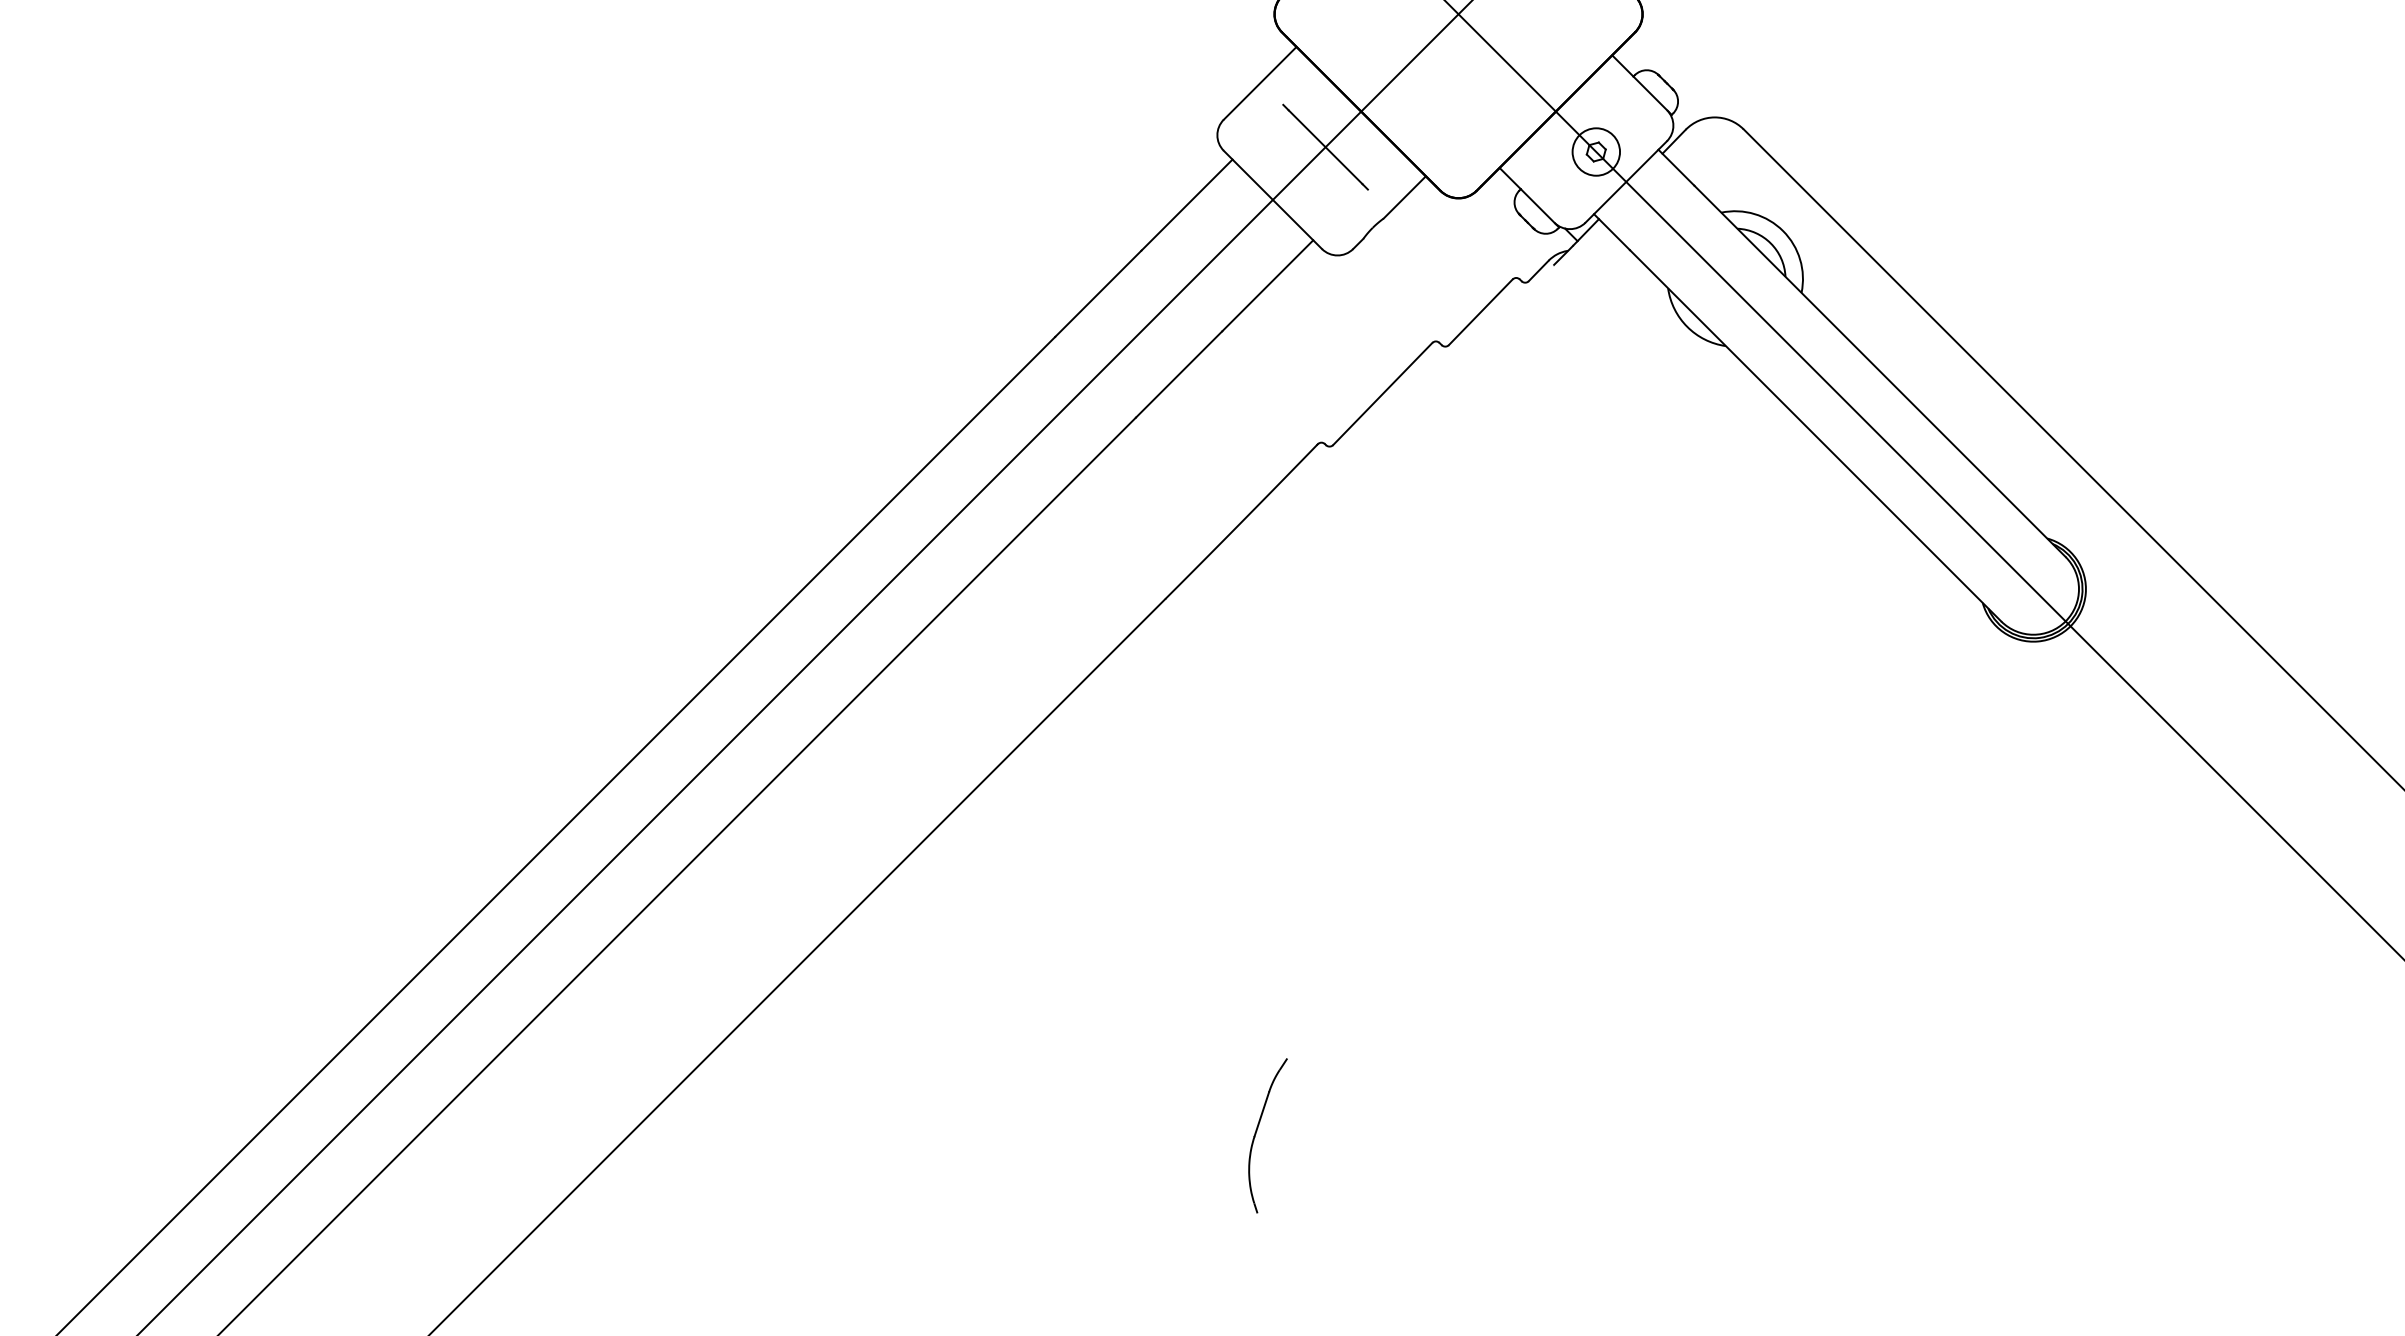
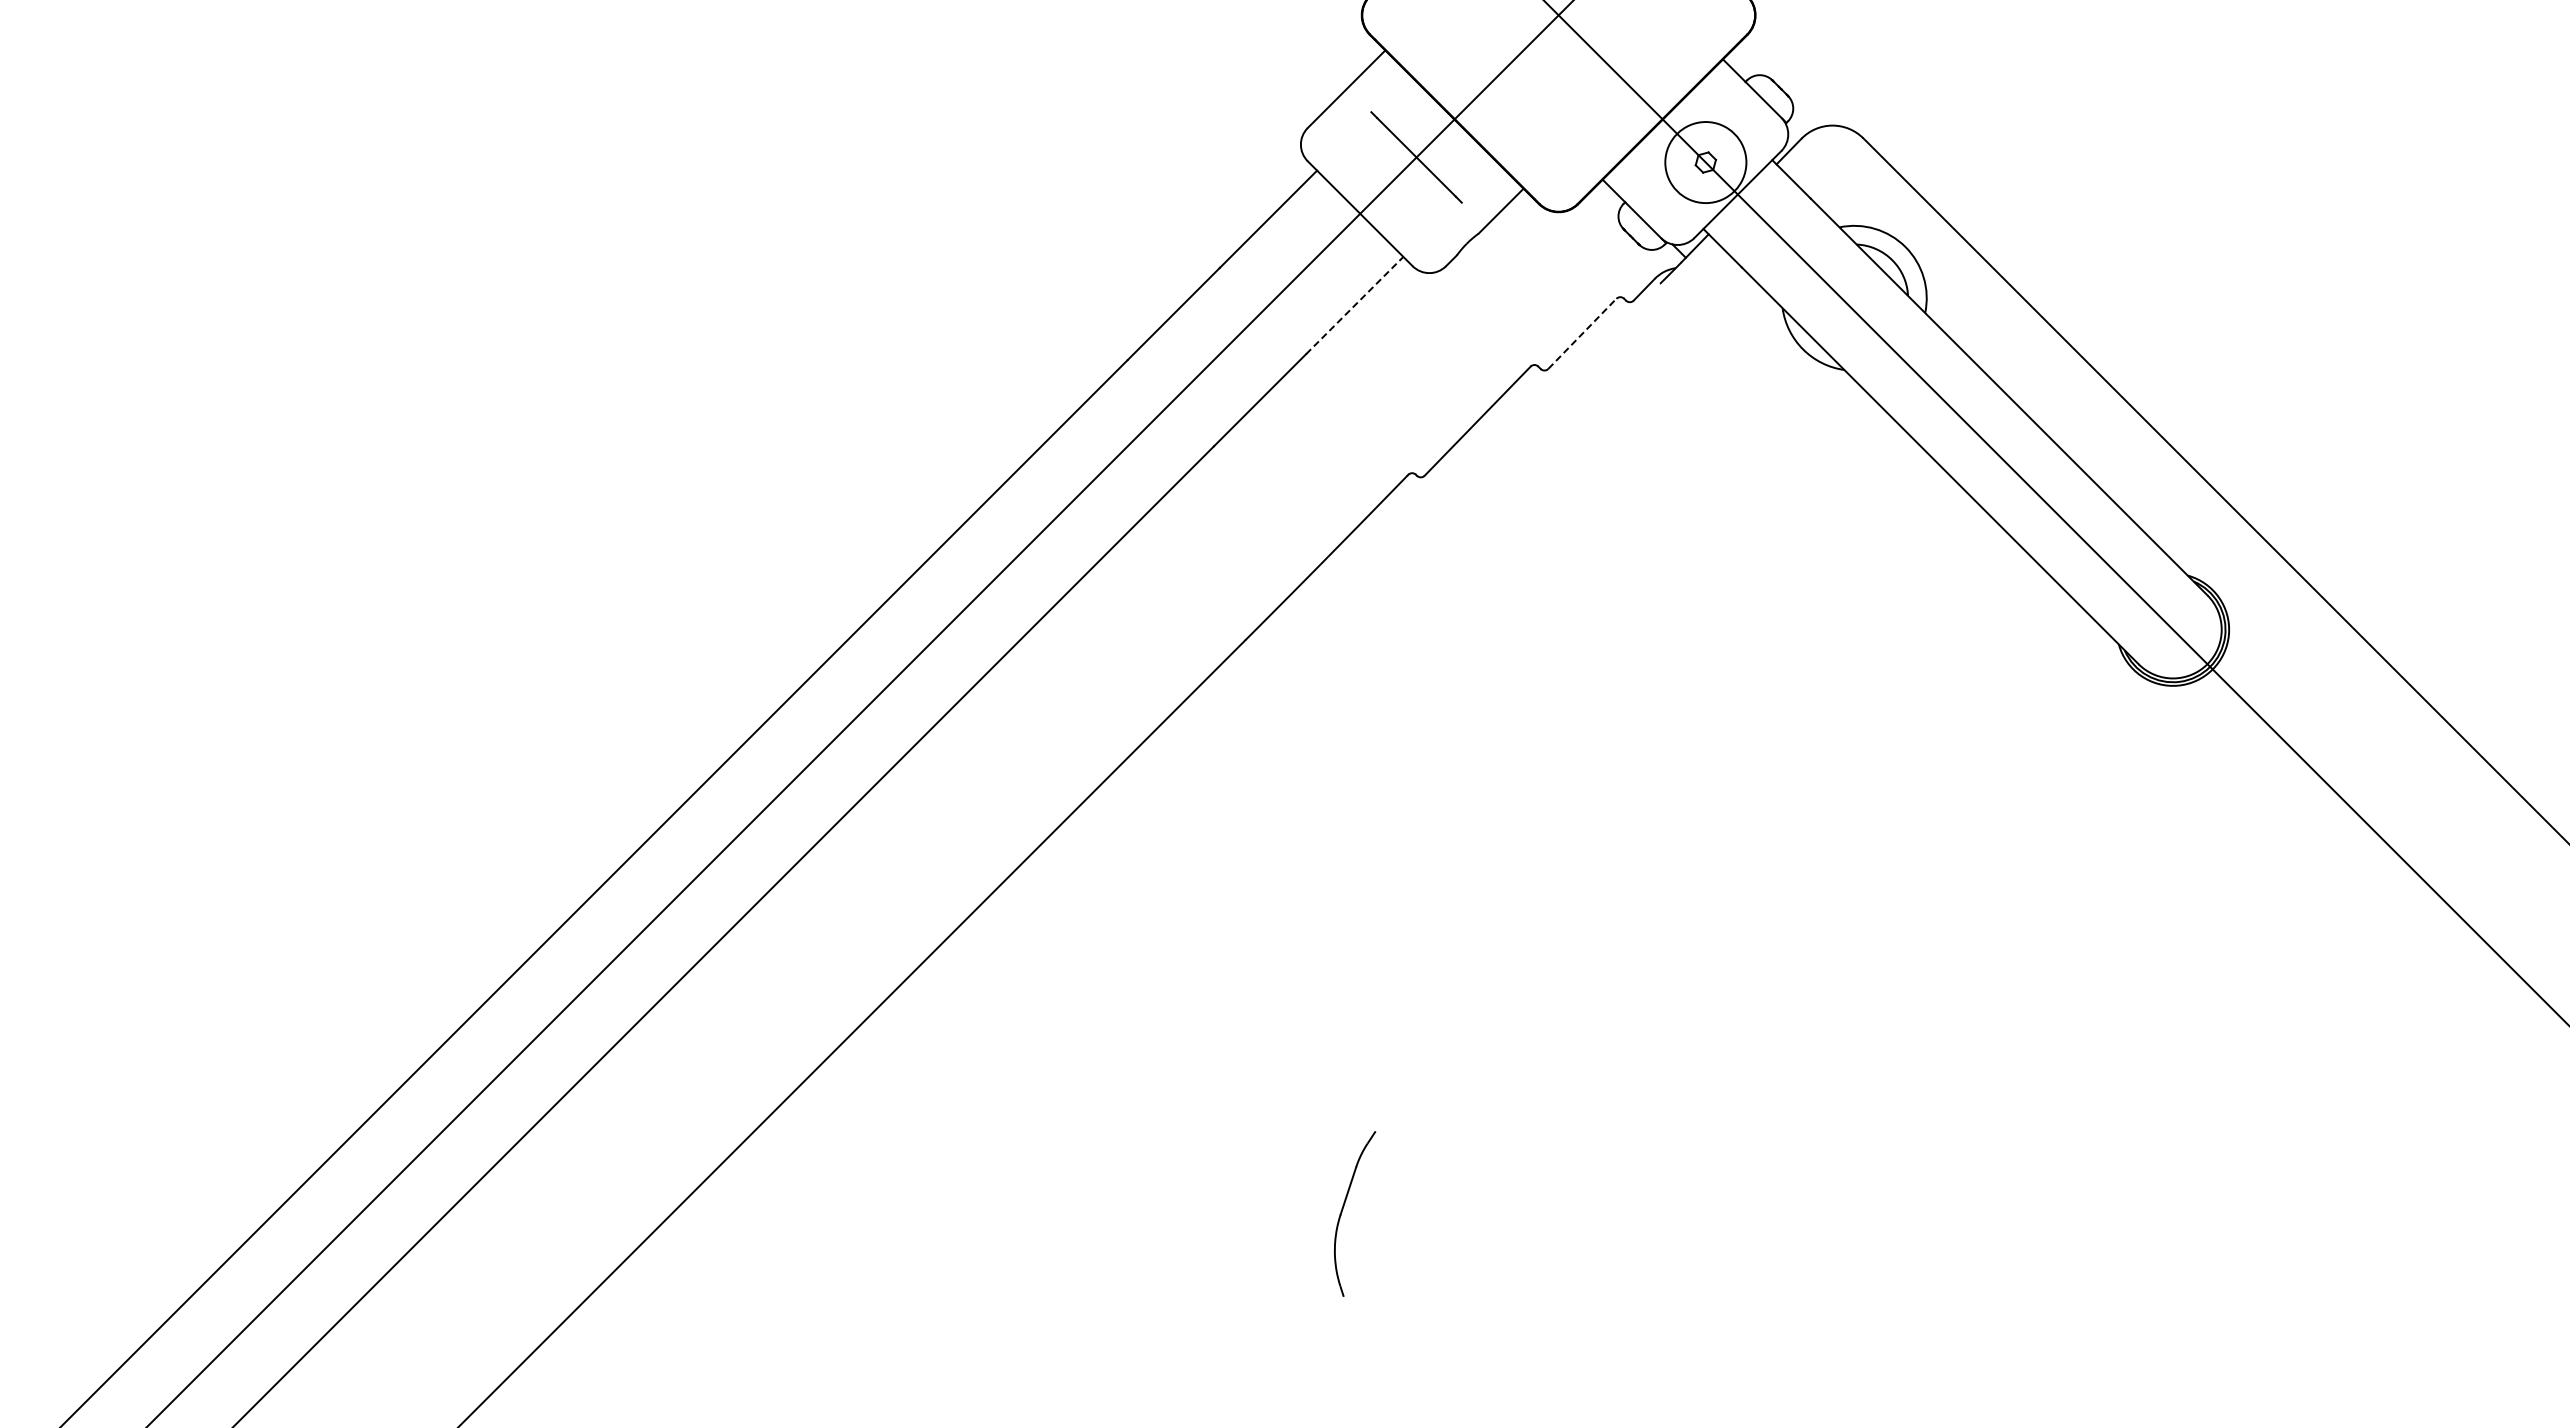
circle: (1595, 151) -> (1705, 162), size x1.6
line: (1267, 285) -> (1354, 305), solid -> dashed
line: (1480, 311) -> (1582, 333), solid -> dashed

